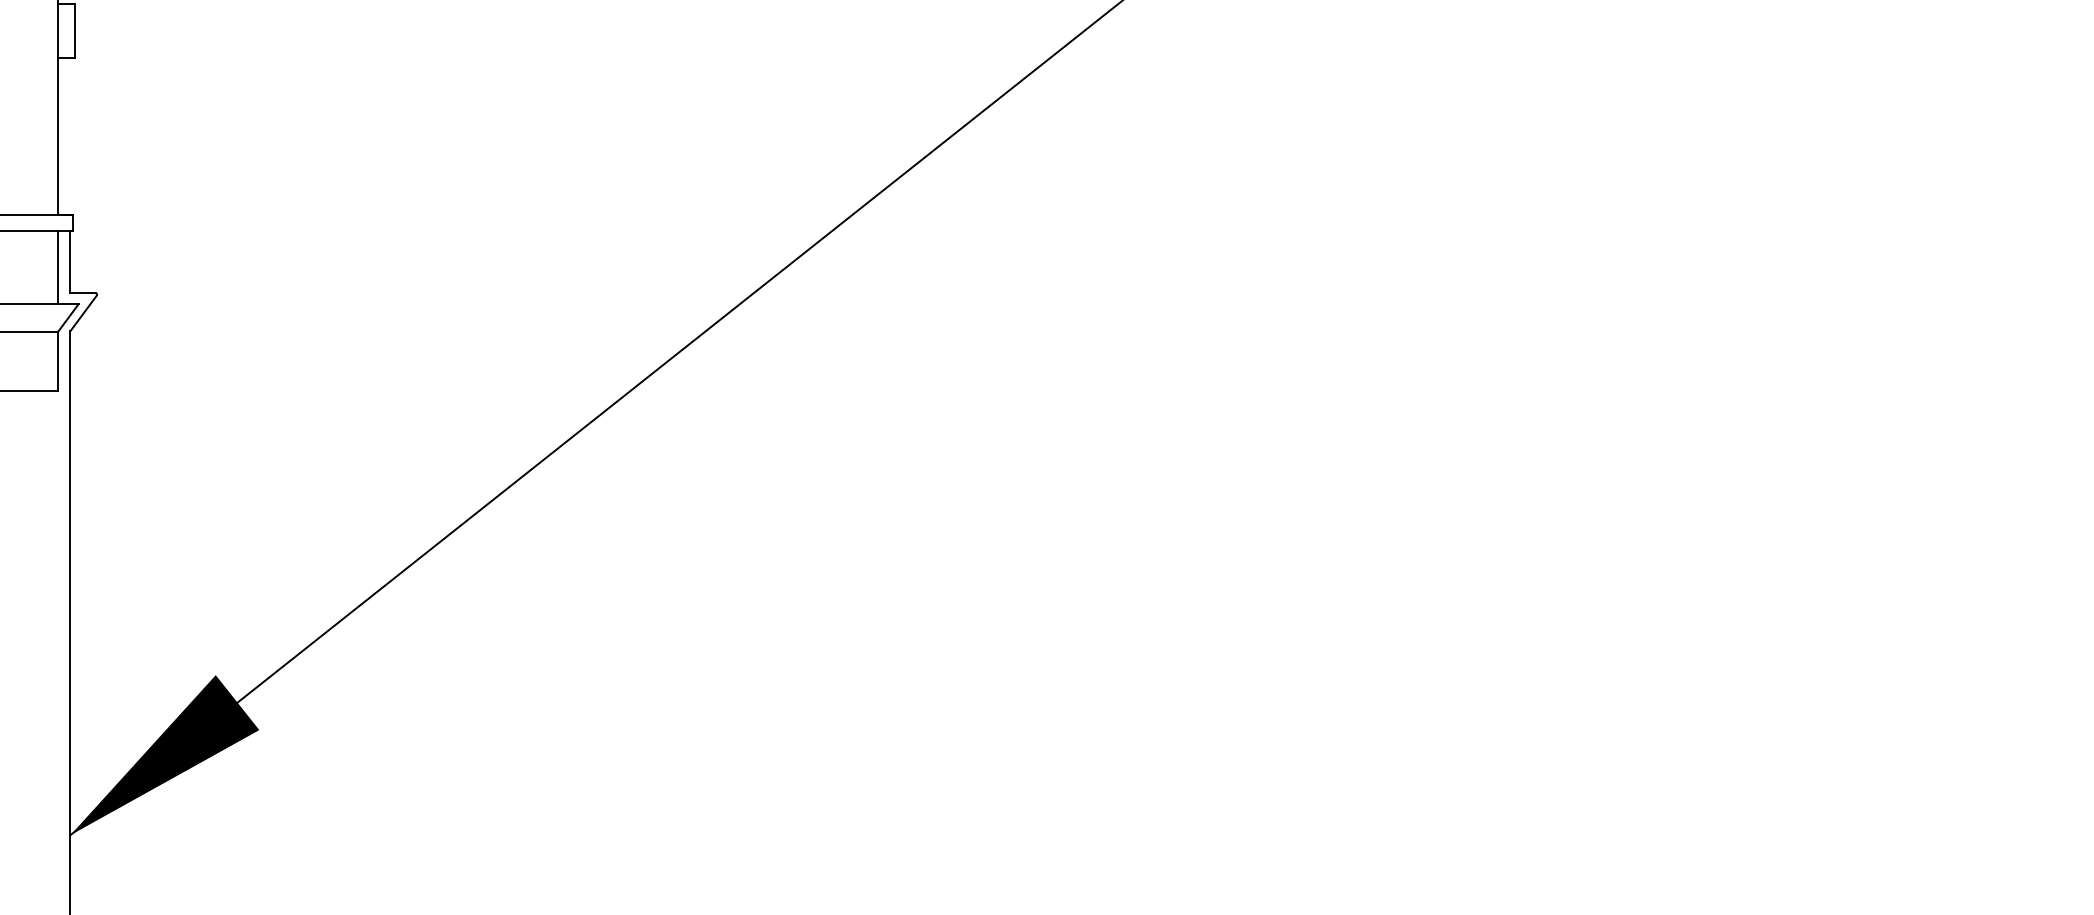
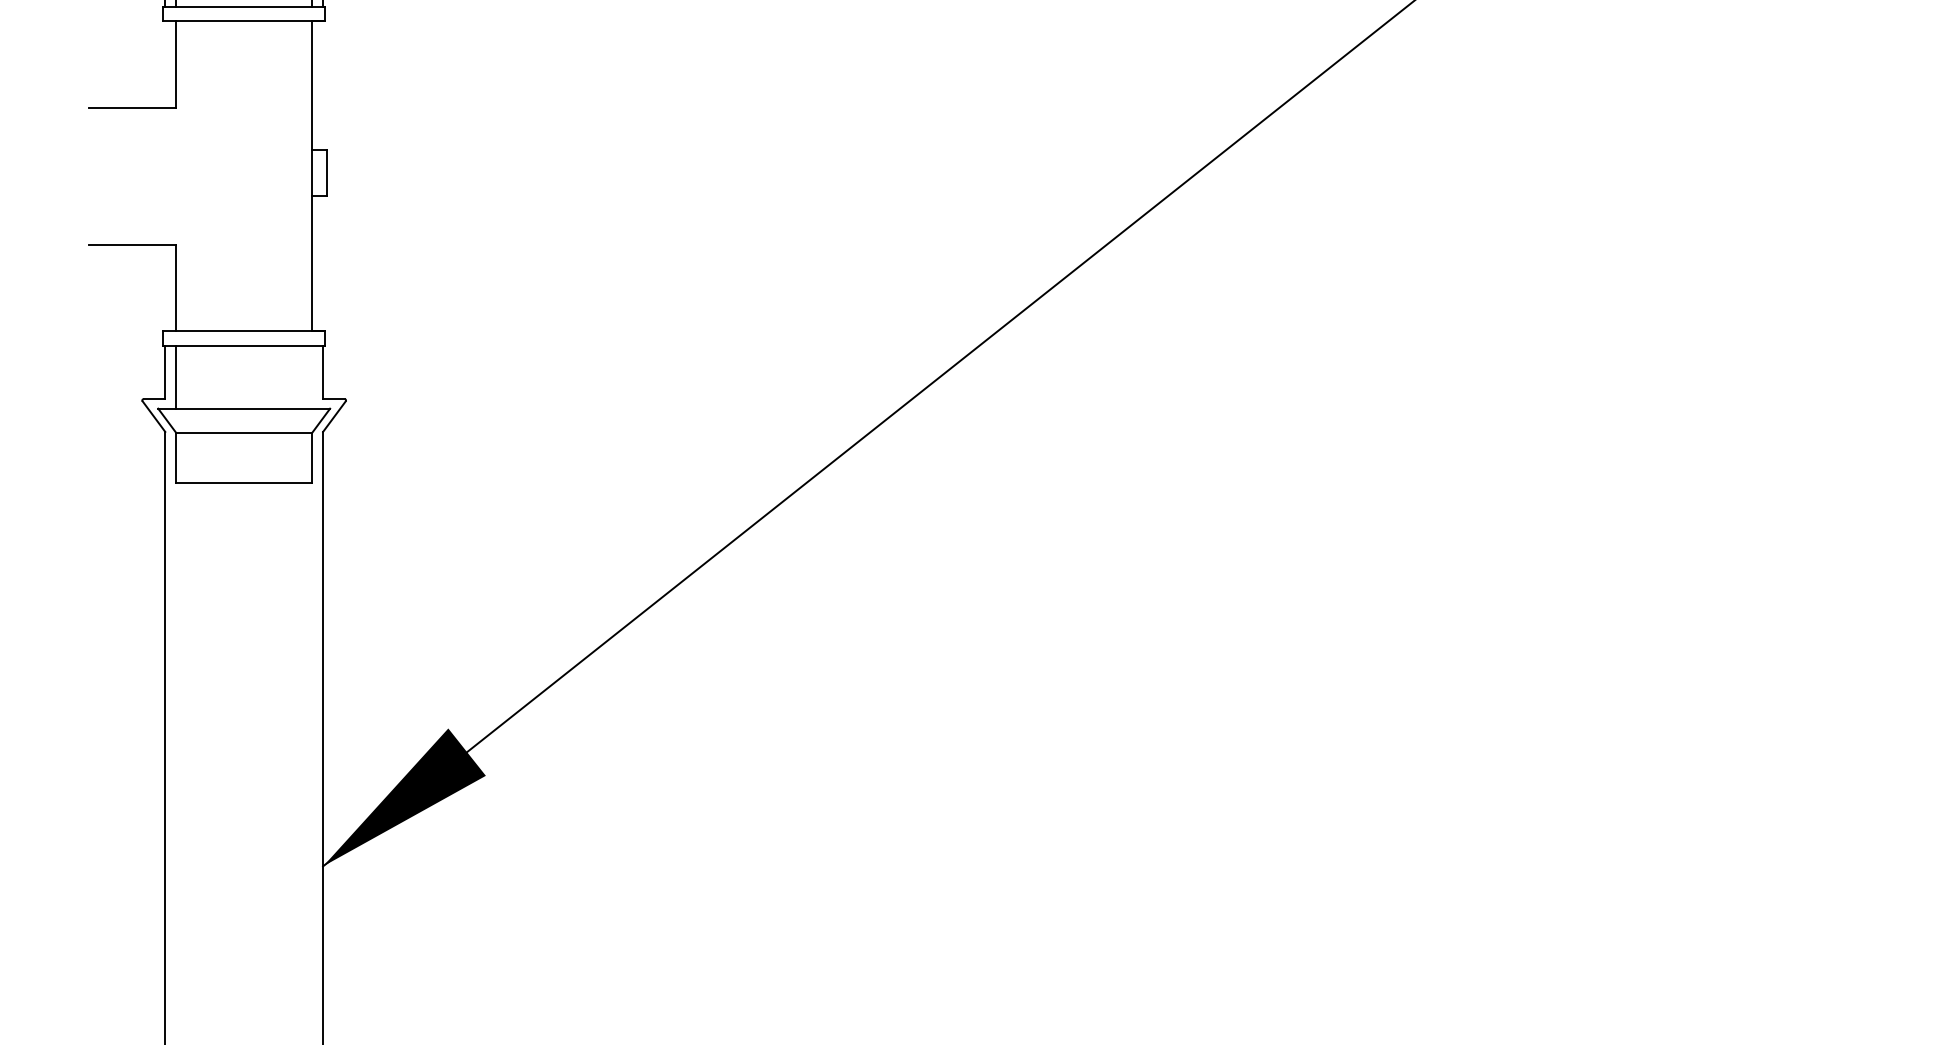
line: (58, 268) -> (312, 377), removed

